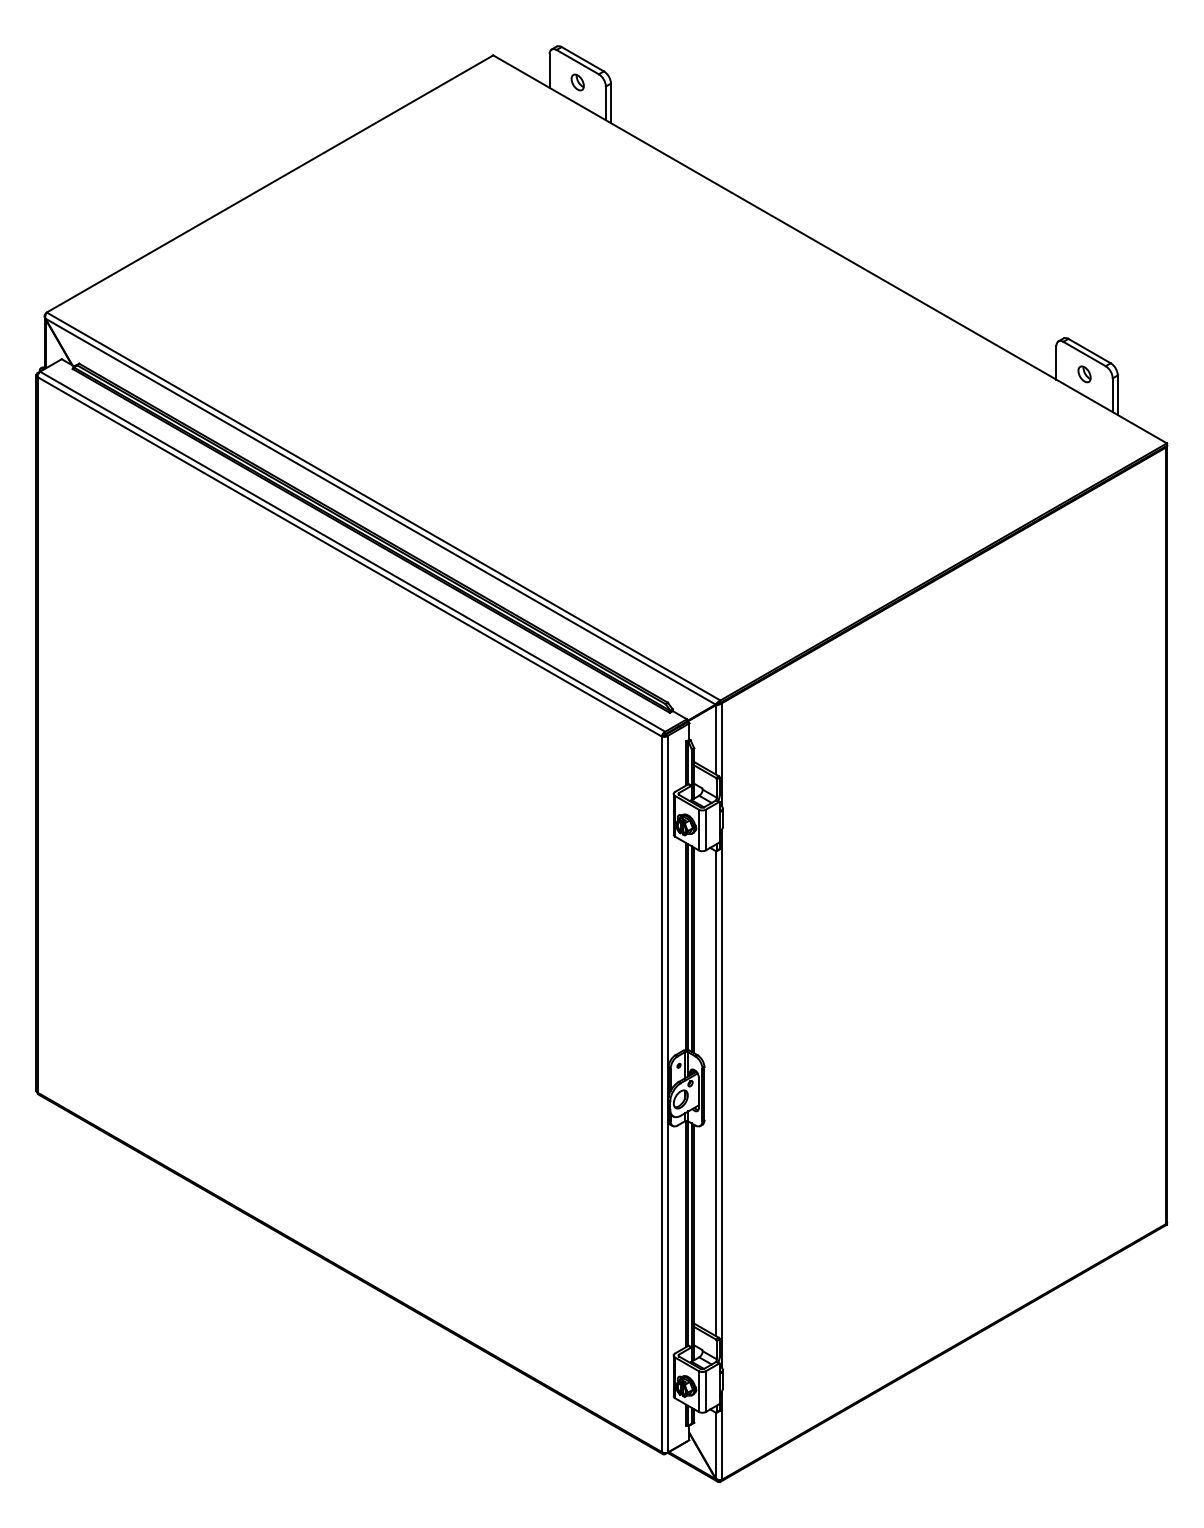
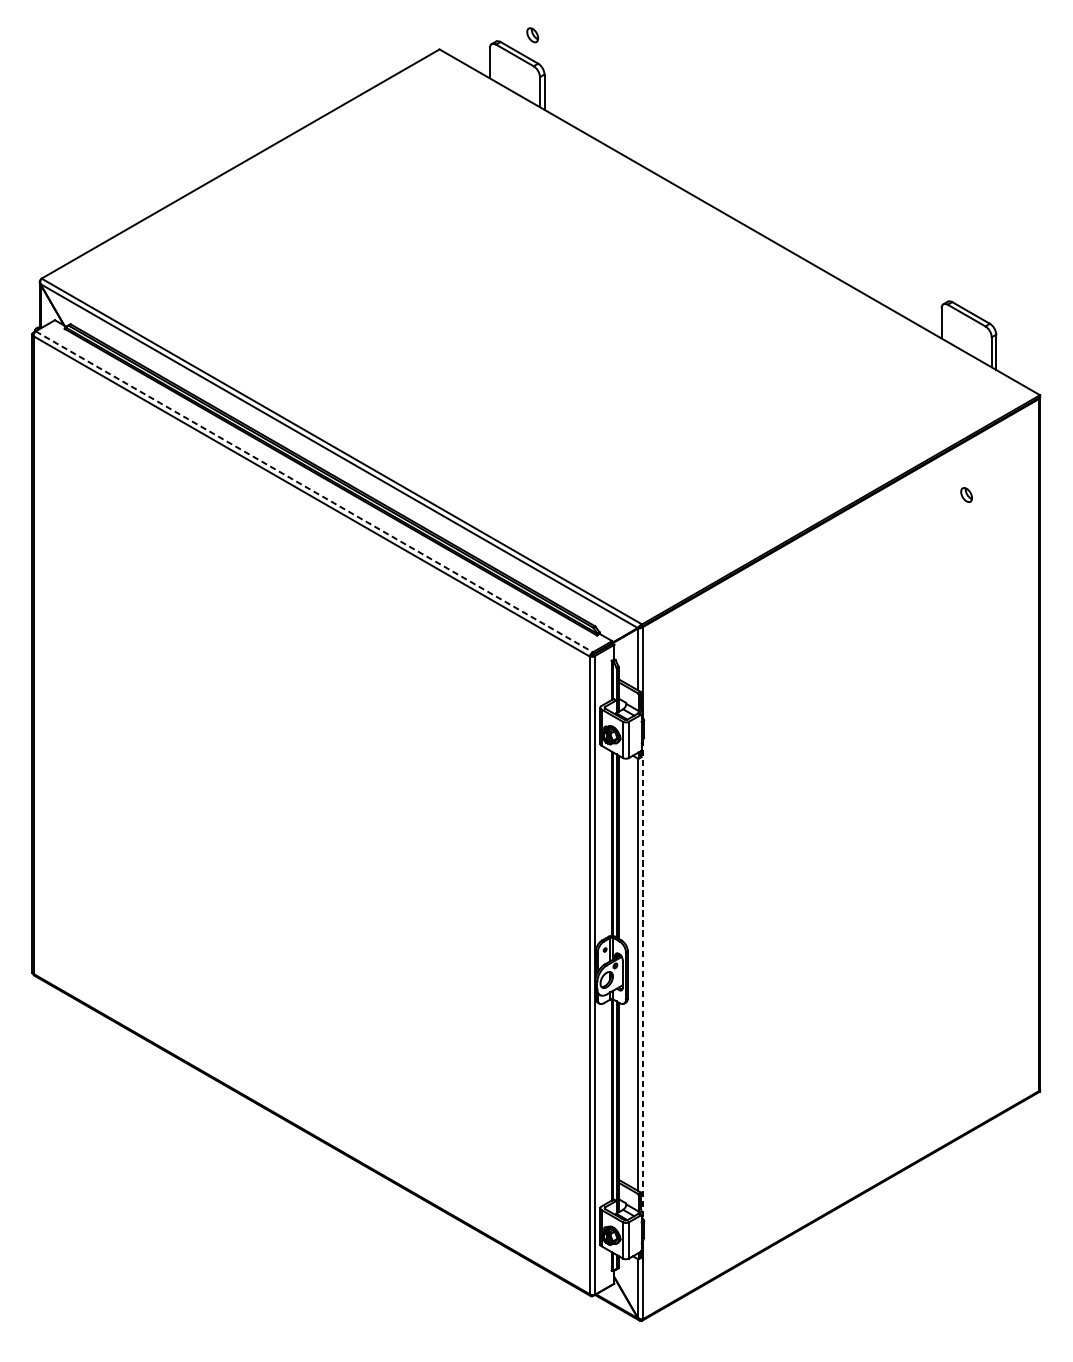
part: (577, 82) -> (532, 35), moved
part: (1084, 374) -> (966, 495), moved
line: (352, 551) -> (314, 491), solid -> dashed
line: (721, 1098) -> (643, 979), solid -> dashed

